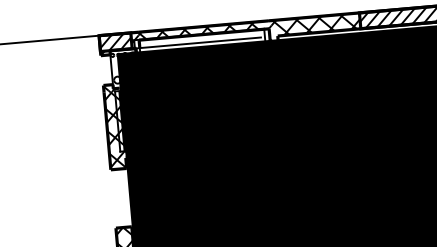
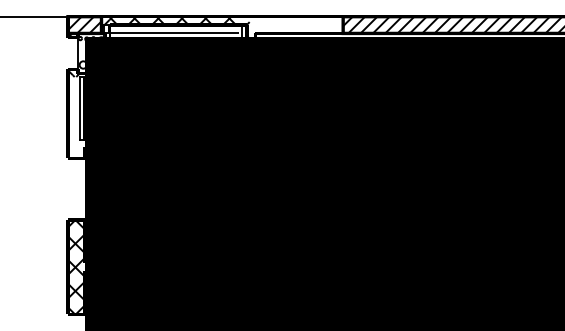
hatch: (315, 24) -> (296, 24), removed
hatch: (114, 130) -> (75, 117), removed

